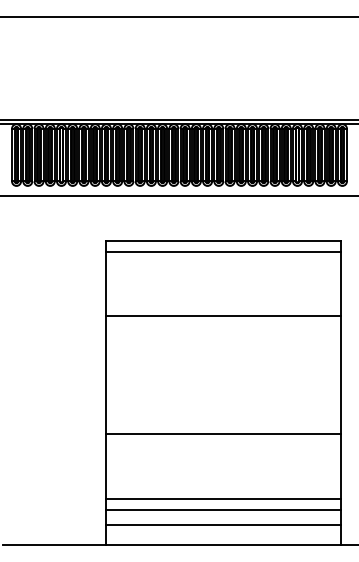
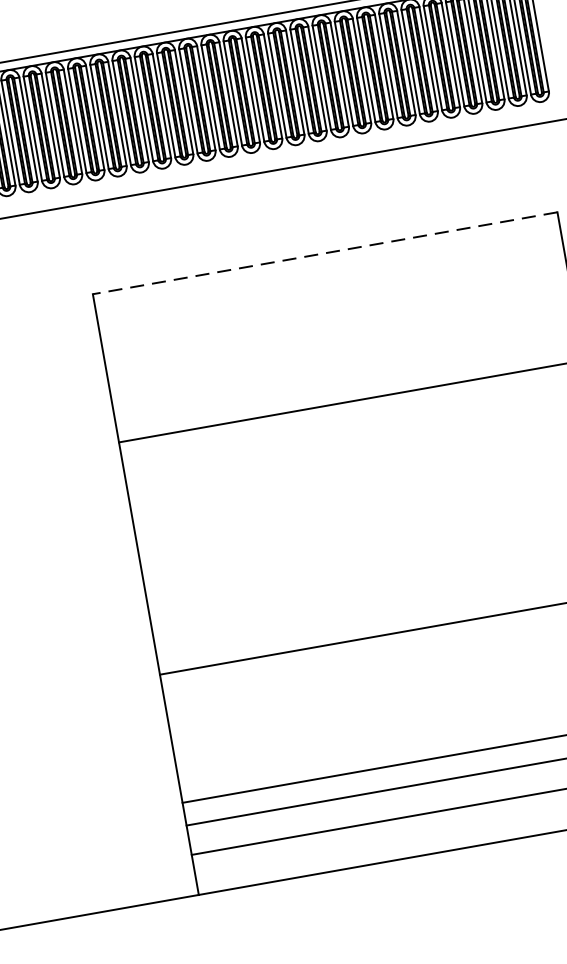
line: (222, 241) -> (323, 253), solid -> dashed
line: (222, 251) -> (327, 273), removed

